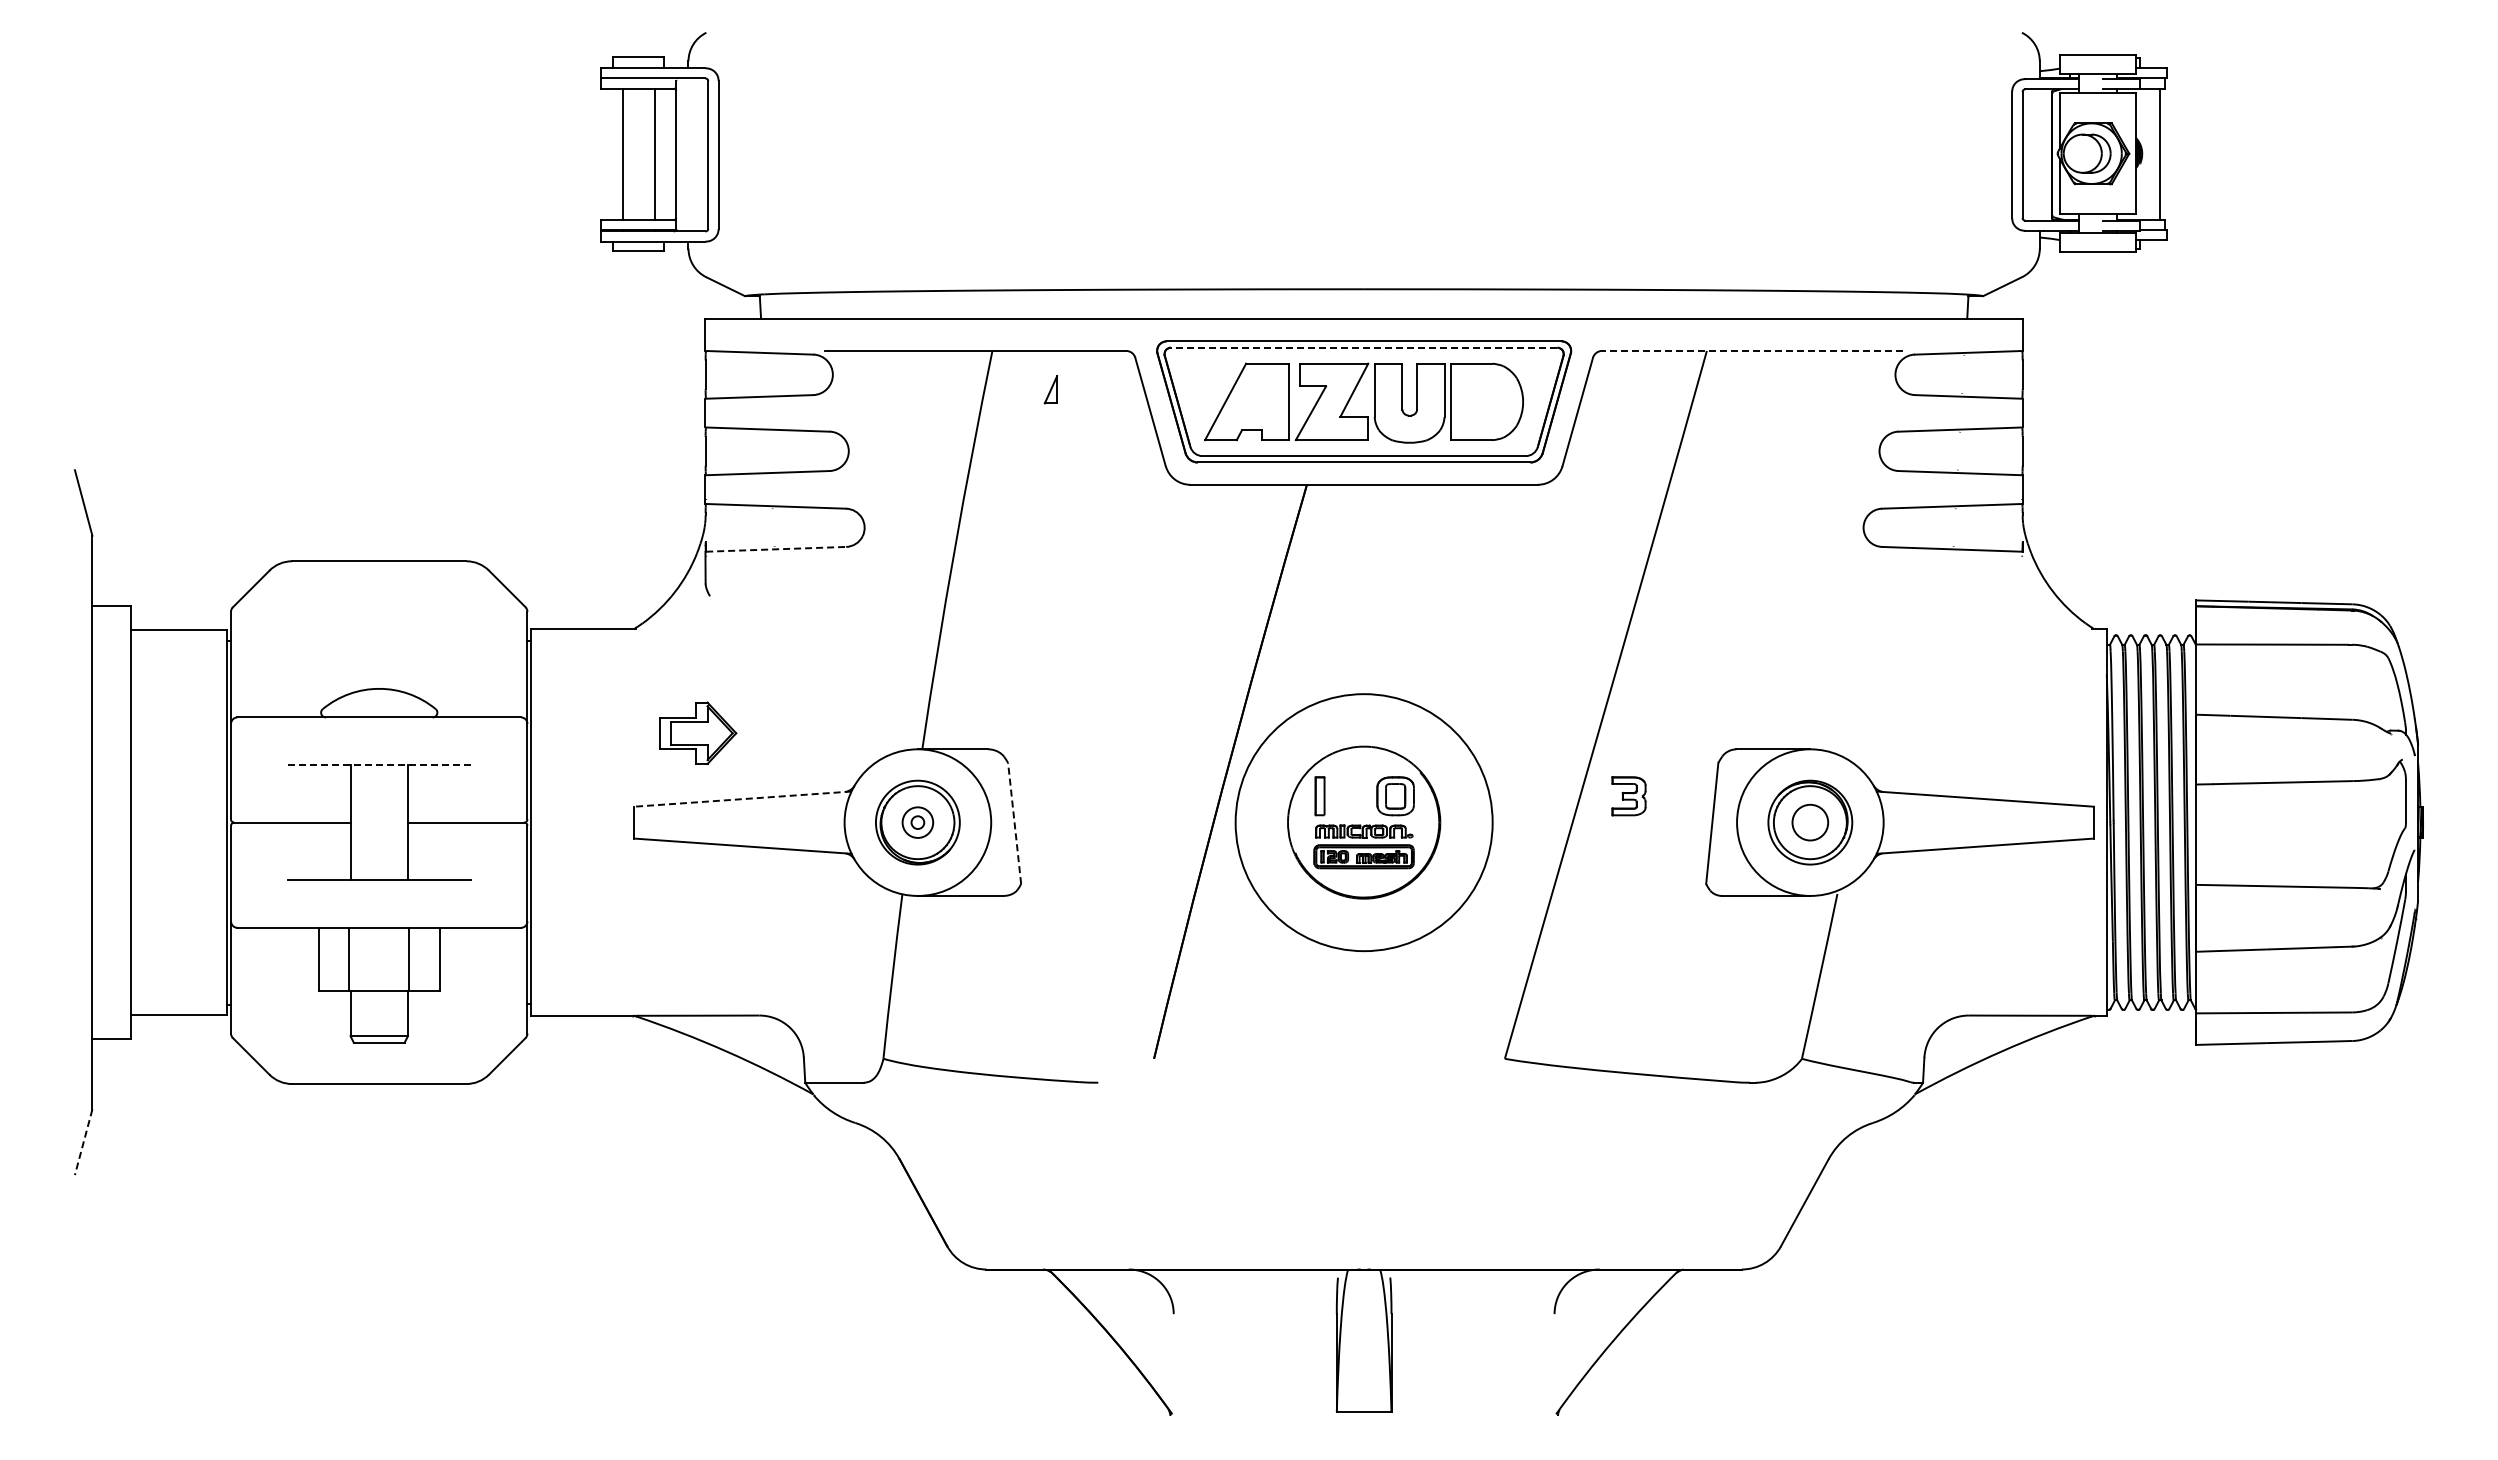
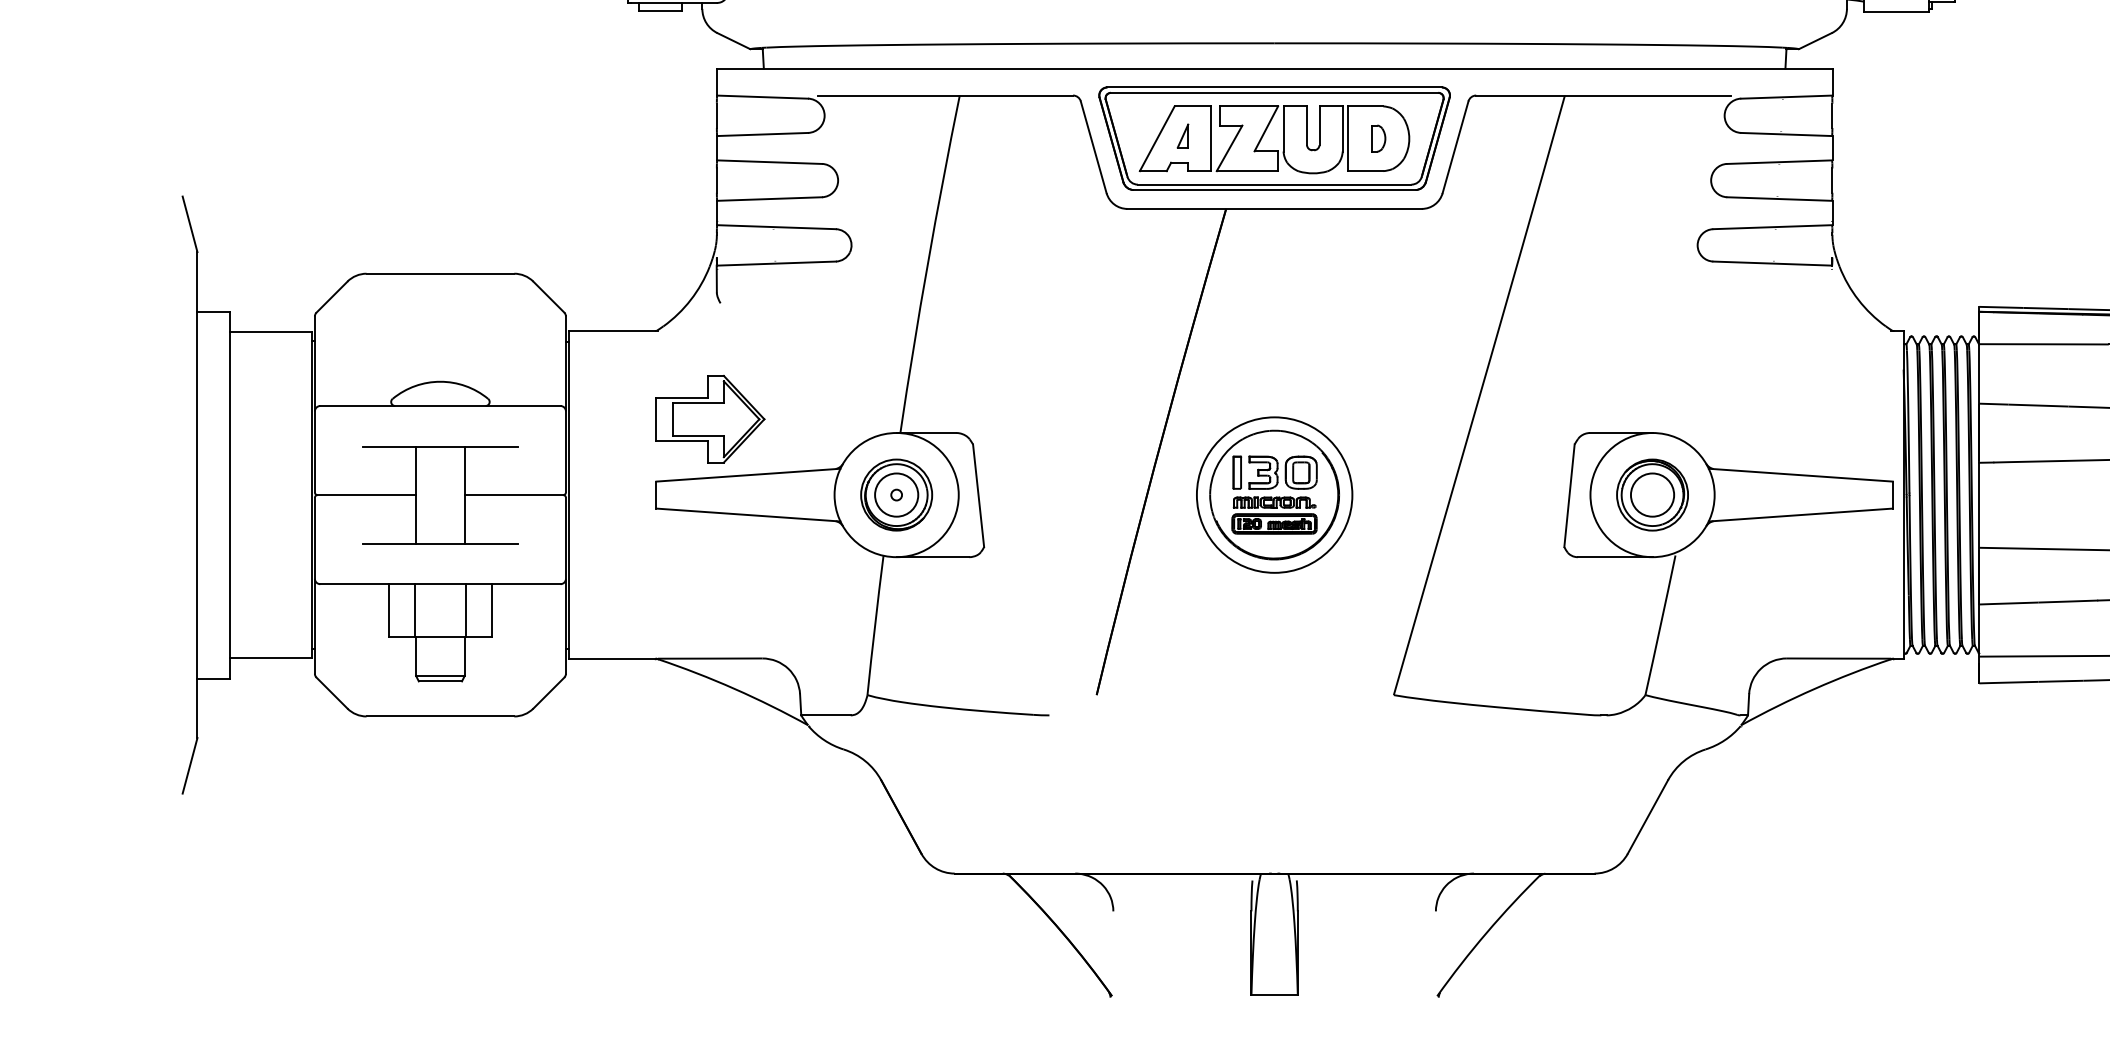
line: (1363, 347) -> (1274, 92), dashed -> solid
line: (1752, 350) -> (1603, 95), dashed -> solid
part: (1050, 389) -> (1182, 135), moved
part: (1486, 401) -> (1378, 138), added
line: (776, 549) -> (776, 263), dashed -> solid
part: (697, 733) -> (709, 419), size x1.67
line: (379, 765) -> (440, 446), dashed -> solid
part: (1628, 796) -> (1263, 472), moved
line: (742, 799) -> (748, 475), dashed -> solid
circle: (917, 822) -> (896, 494), size x1.67
circle: (1363, 822) -> (1274, 494), size x0.71
circle: (1809, 822) -> (1651, 494), size x1.43
line: (1014, 823) -> (978, 495), dashed -> solid
line: (83, 1142) -> (189, 766), dashed -> solid

